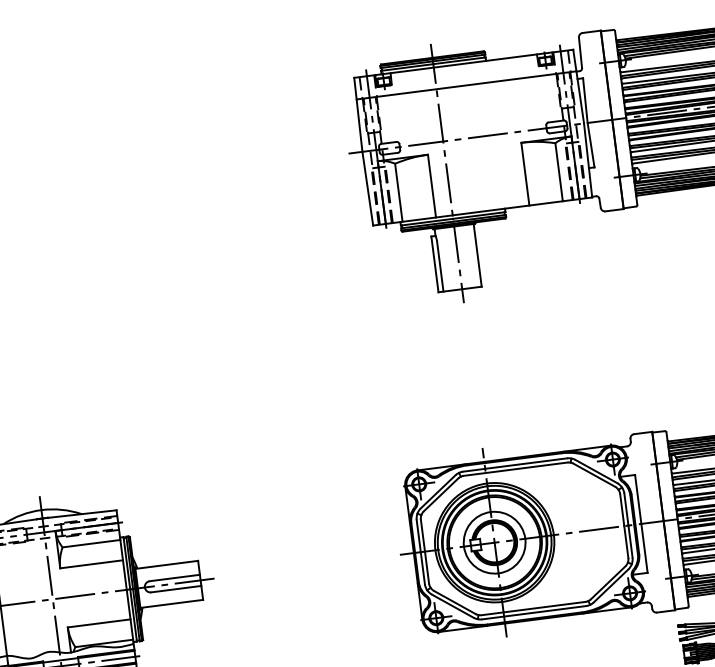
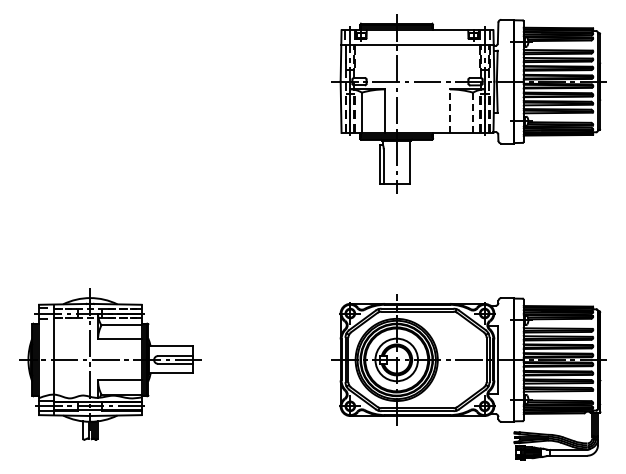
line: (559, 171) -> (473, 112), solid -> dashed
line: (524, 174) -> (449, 111), solid -> dashed

